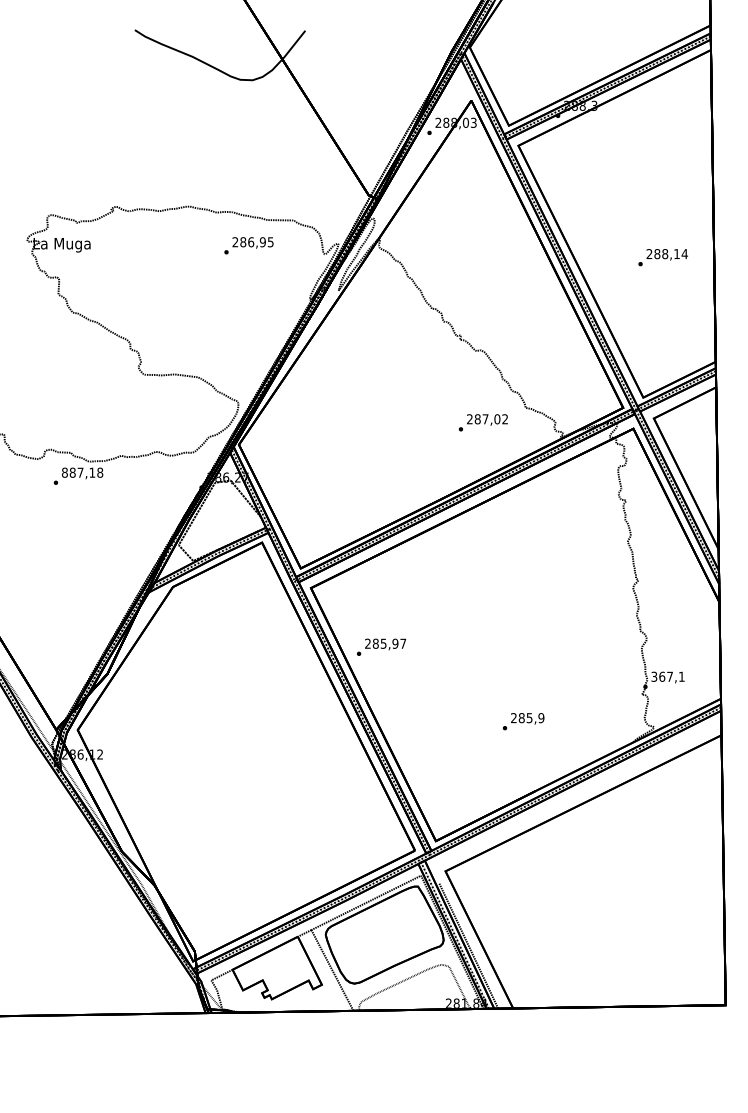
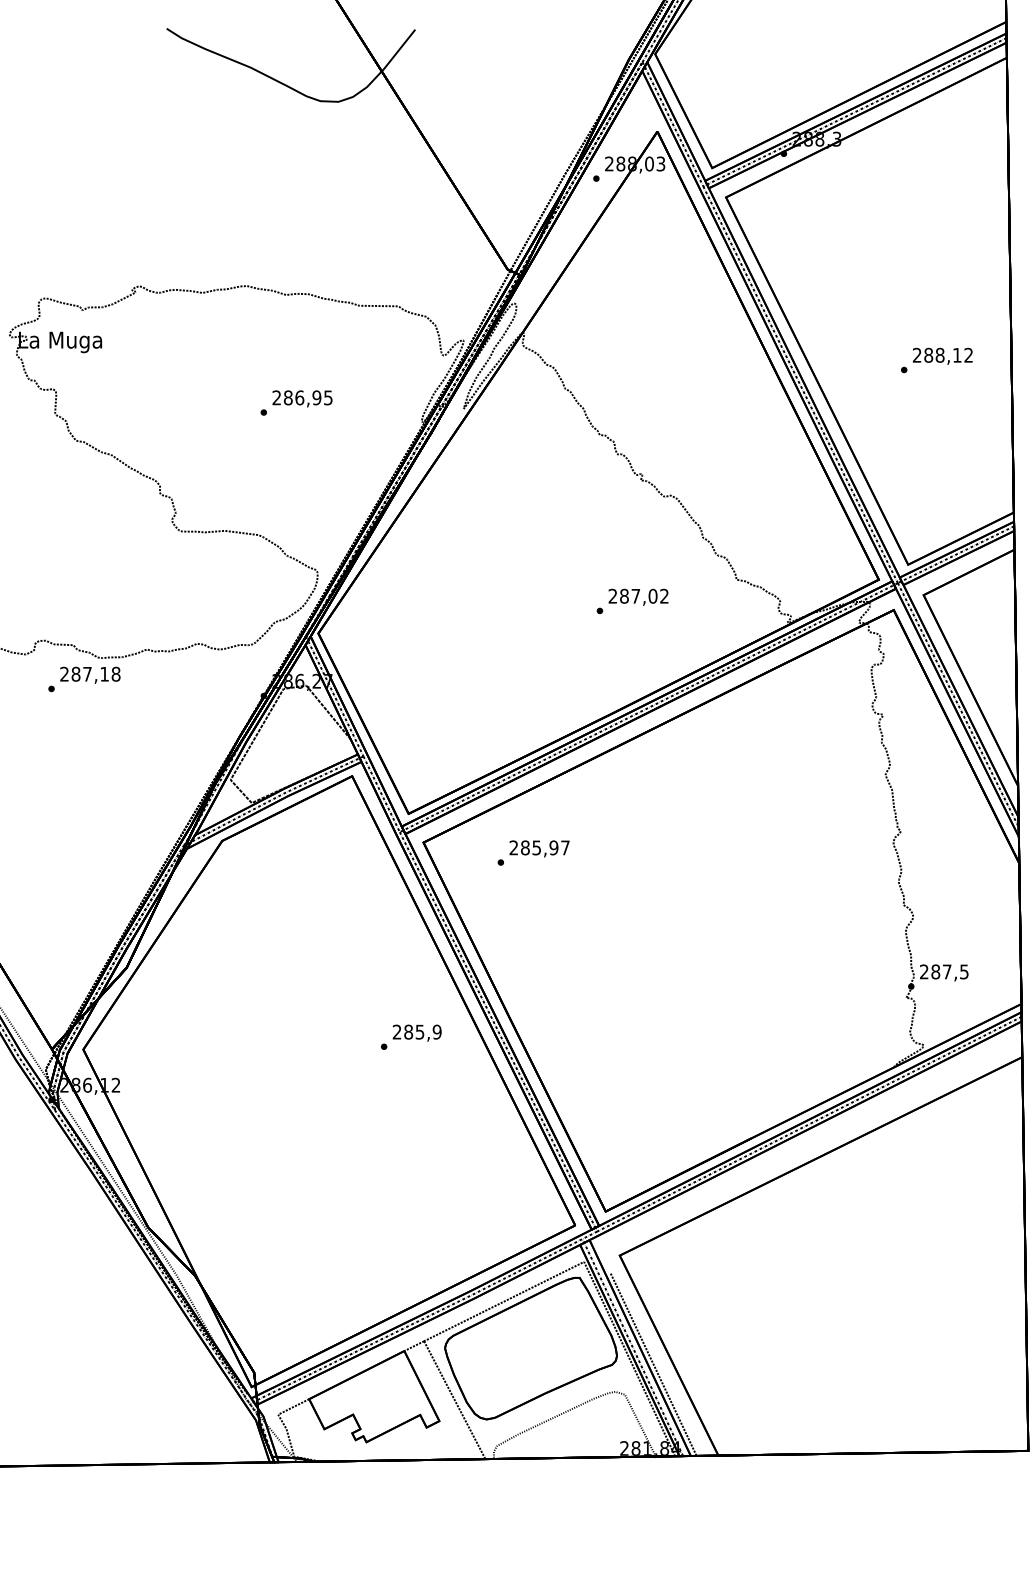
text: (248, 245) -> (295, 402), moved
text: (684, 253) -> (968, 354), 288,14 -> 288,12
text: (482, 422) -> (631, 600), moved
text: (64, 472) -> (63, 673), 887,18 -> 287,18
text: (381, 646) -> (533, 851), moved
text: (667, 676) -> (943, 971), 367,1 -> 287,5
text: (523, 721) -> (411, 1037), moved

